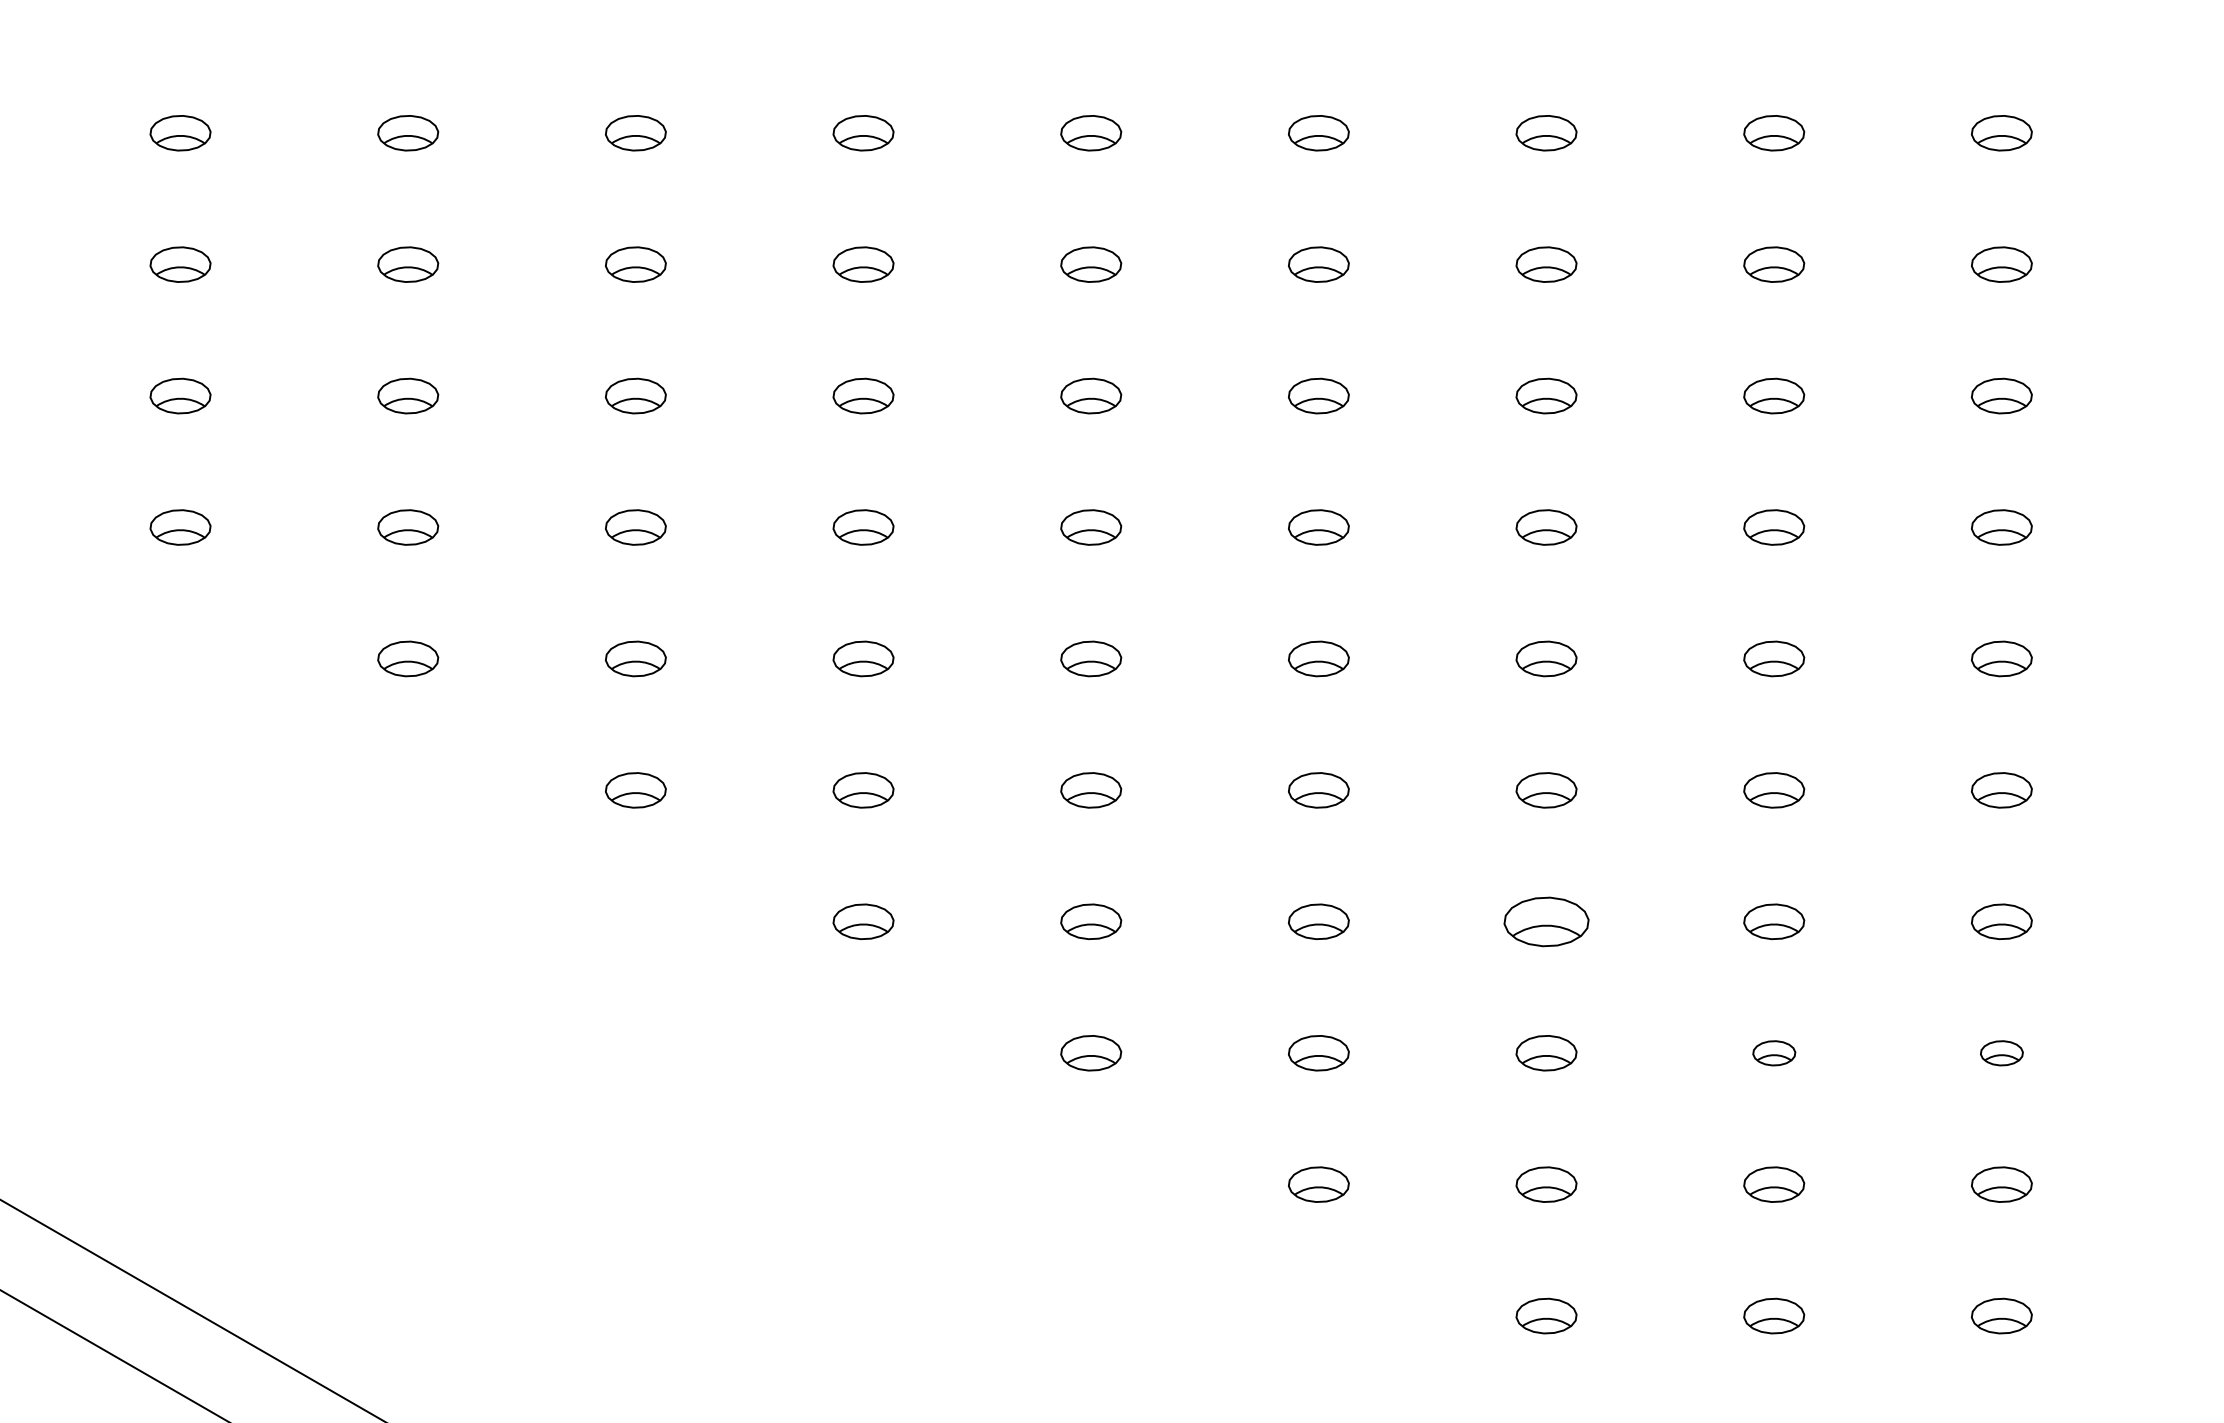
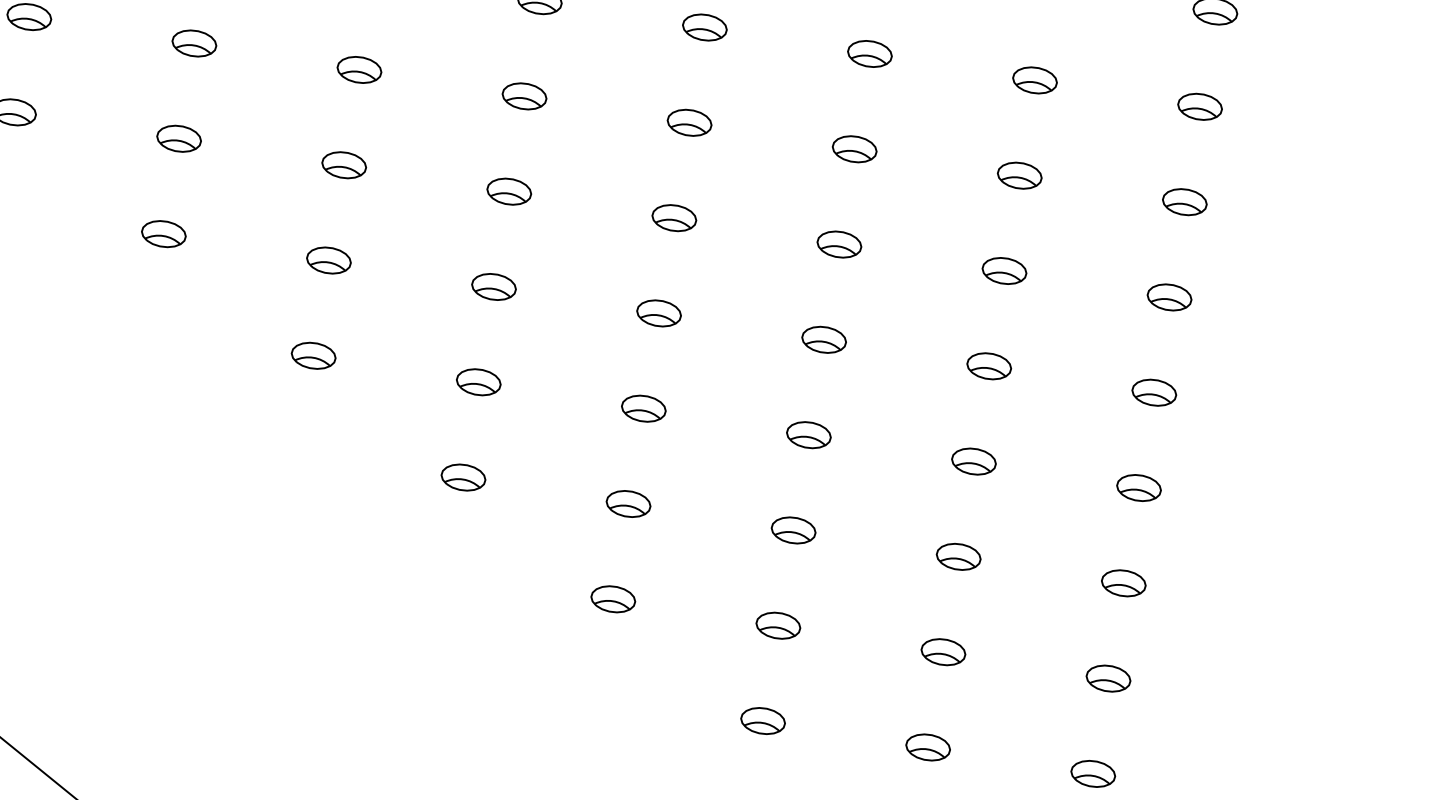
part: (1546, 921) -> (808, 434), size x0.71
part: (1774, 1053) -> (958, 557), size x1.43
part: (2001, 1053) -> (1123, 583), size x1.43

